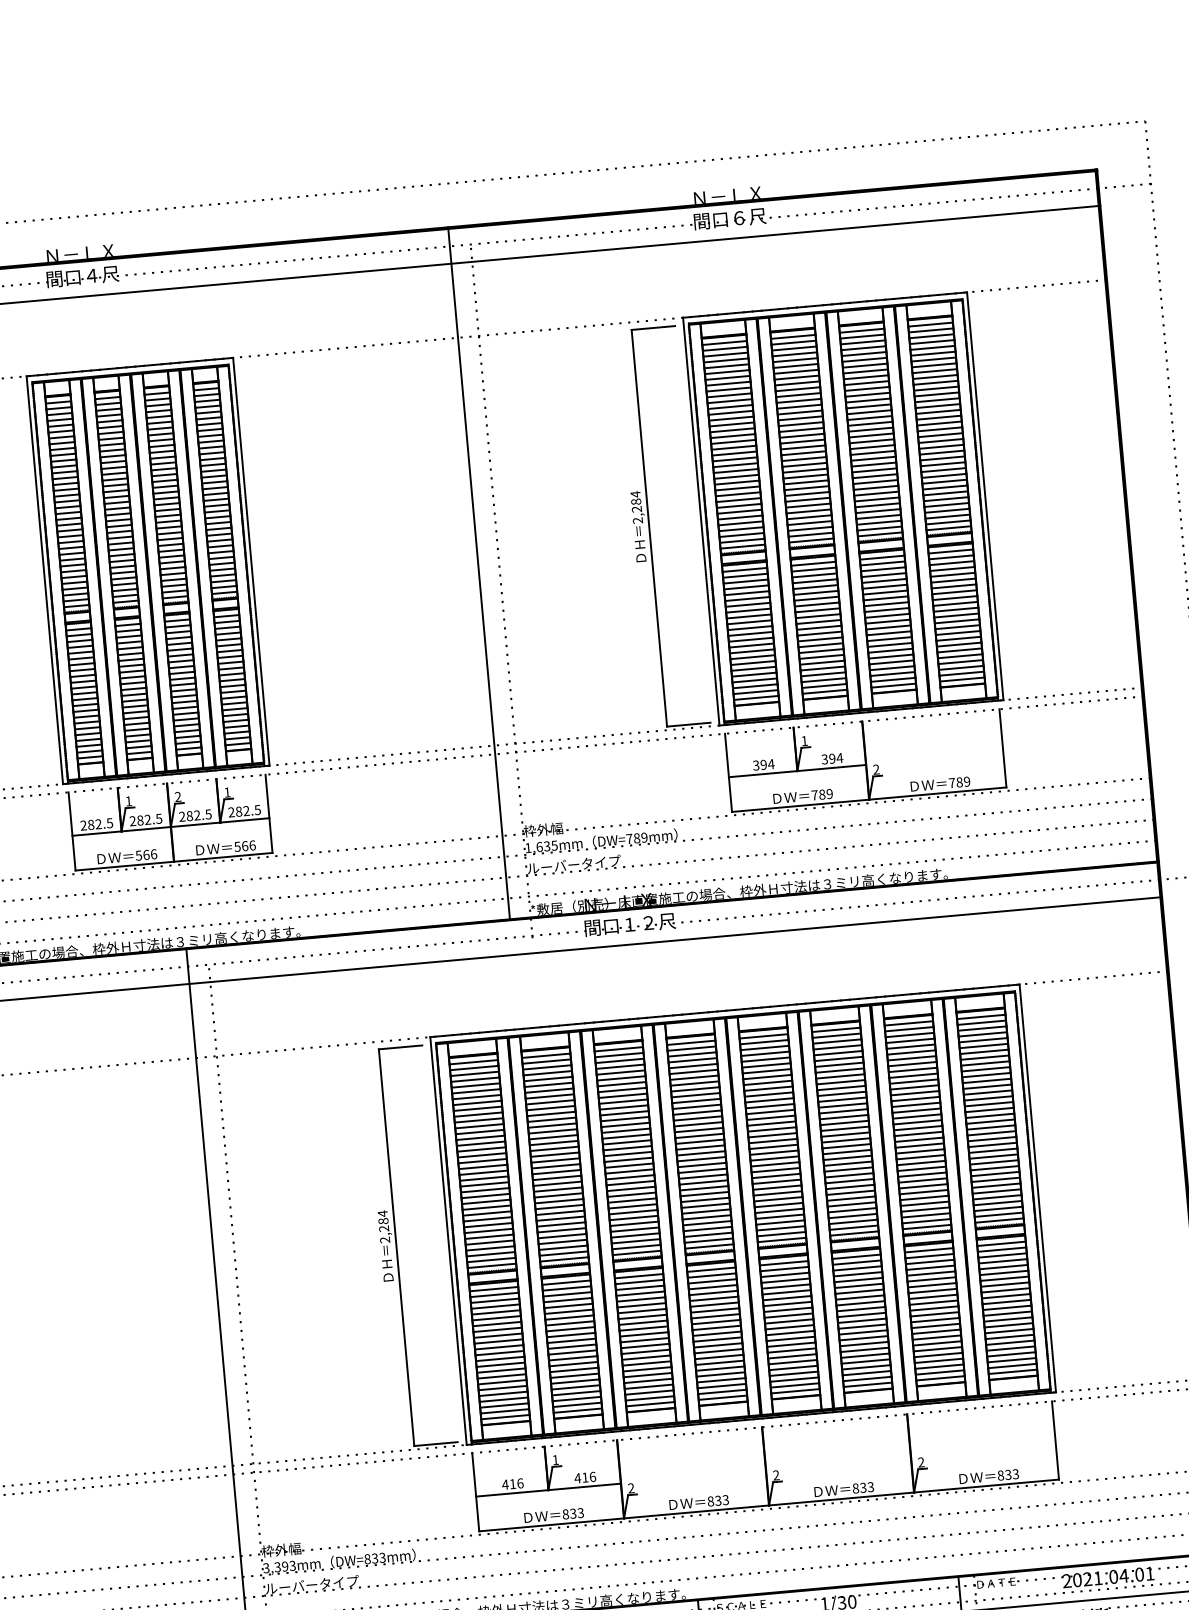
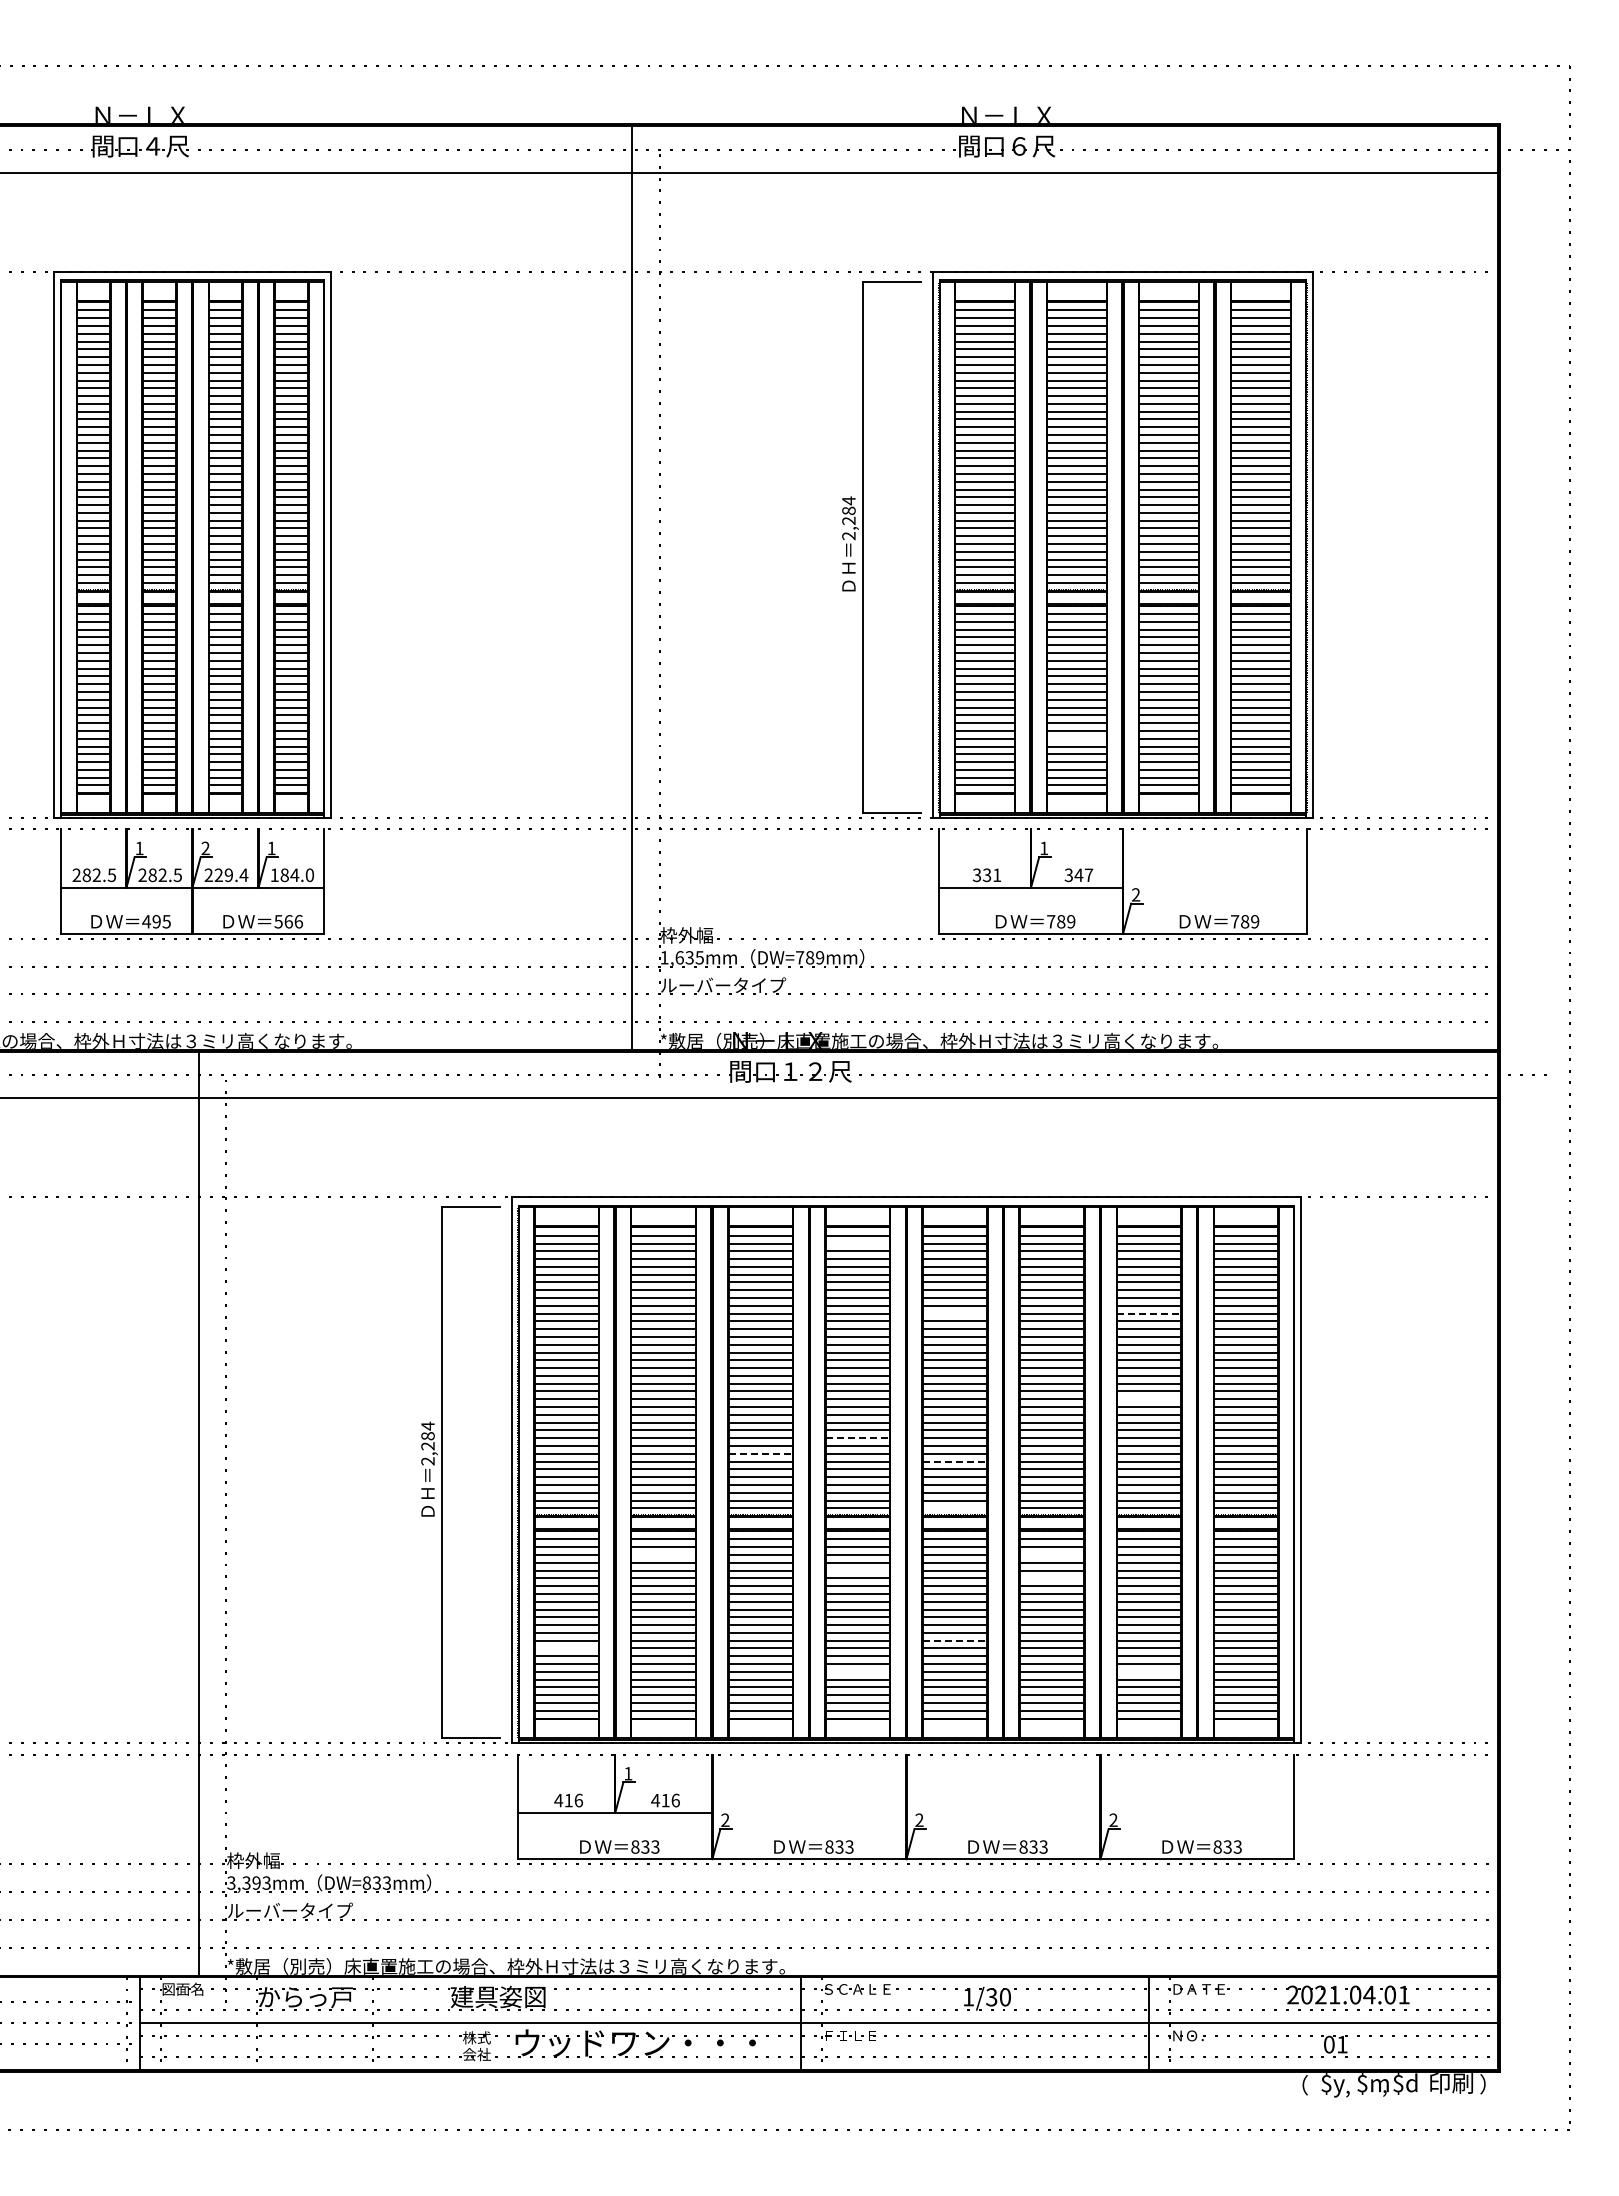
line: (821, 656) -> (1076, 738), removed
text: (835, 758) -> (1083, 875), 394 -> 347
text: (767, 764) -> (991, 874), 394 -> 331
text: (244, 810) -> (292, 874), 282.5 -> 184.0
text: (199, 815) -> (231, 875), 282.5 -> 229.4
text: (146, 854) -> (156, 921), 566 -> 495
line: (691, 1048) -> (857, 1243), removed
line: (914, 1081) -> (1149, 1313), solid -> dashed
line: (768, 1094) -> (954, 1313), removed
line: (919, 1145) -> (1148, 1399), removed
line: (705, 1194) -> (858, 1438), solid -> dashed
line: (779, 1204) -> (955, 1461), solid -> dashed
line: (633, 1211) -> (761, 1453), solid -> dashed
line: (781, 1240) -> (954, 1508), removed
line: (857, 1268) -> (1051, 1555), removed
line: (858, 1286) -> (1051, 1578), removed
line: (713, 1292) -> (857, 1570), removed
line: (567, 1294) -> (663, 1555), removed
line: (791, 1338) -> (955, 1640), solid -> dashed
line: (937, 1349) -> (1148, 1671), removed
line: (720, 1368) -> (857, 1671), removed
line: (501, 1370) -> (566, 1648), removed

